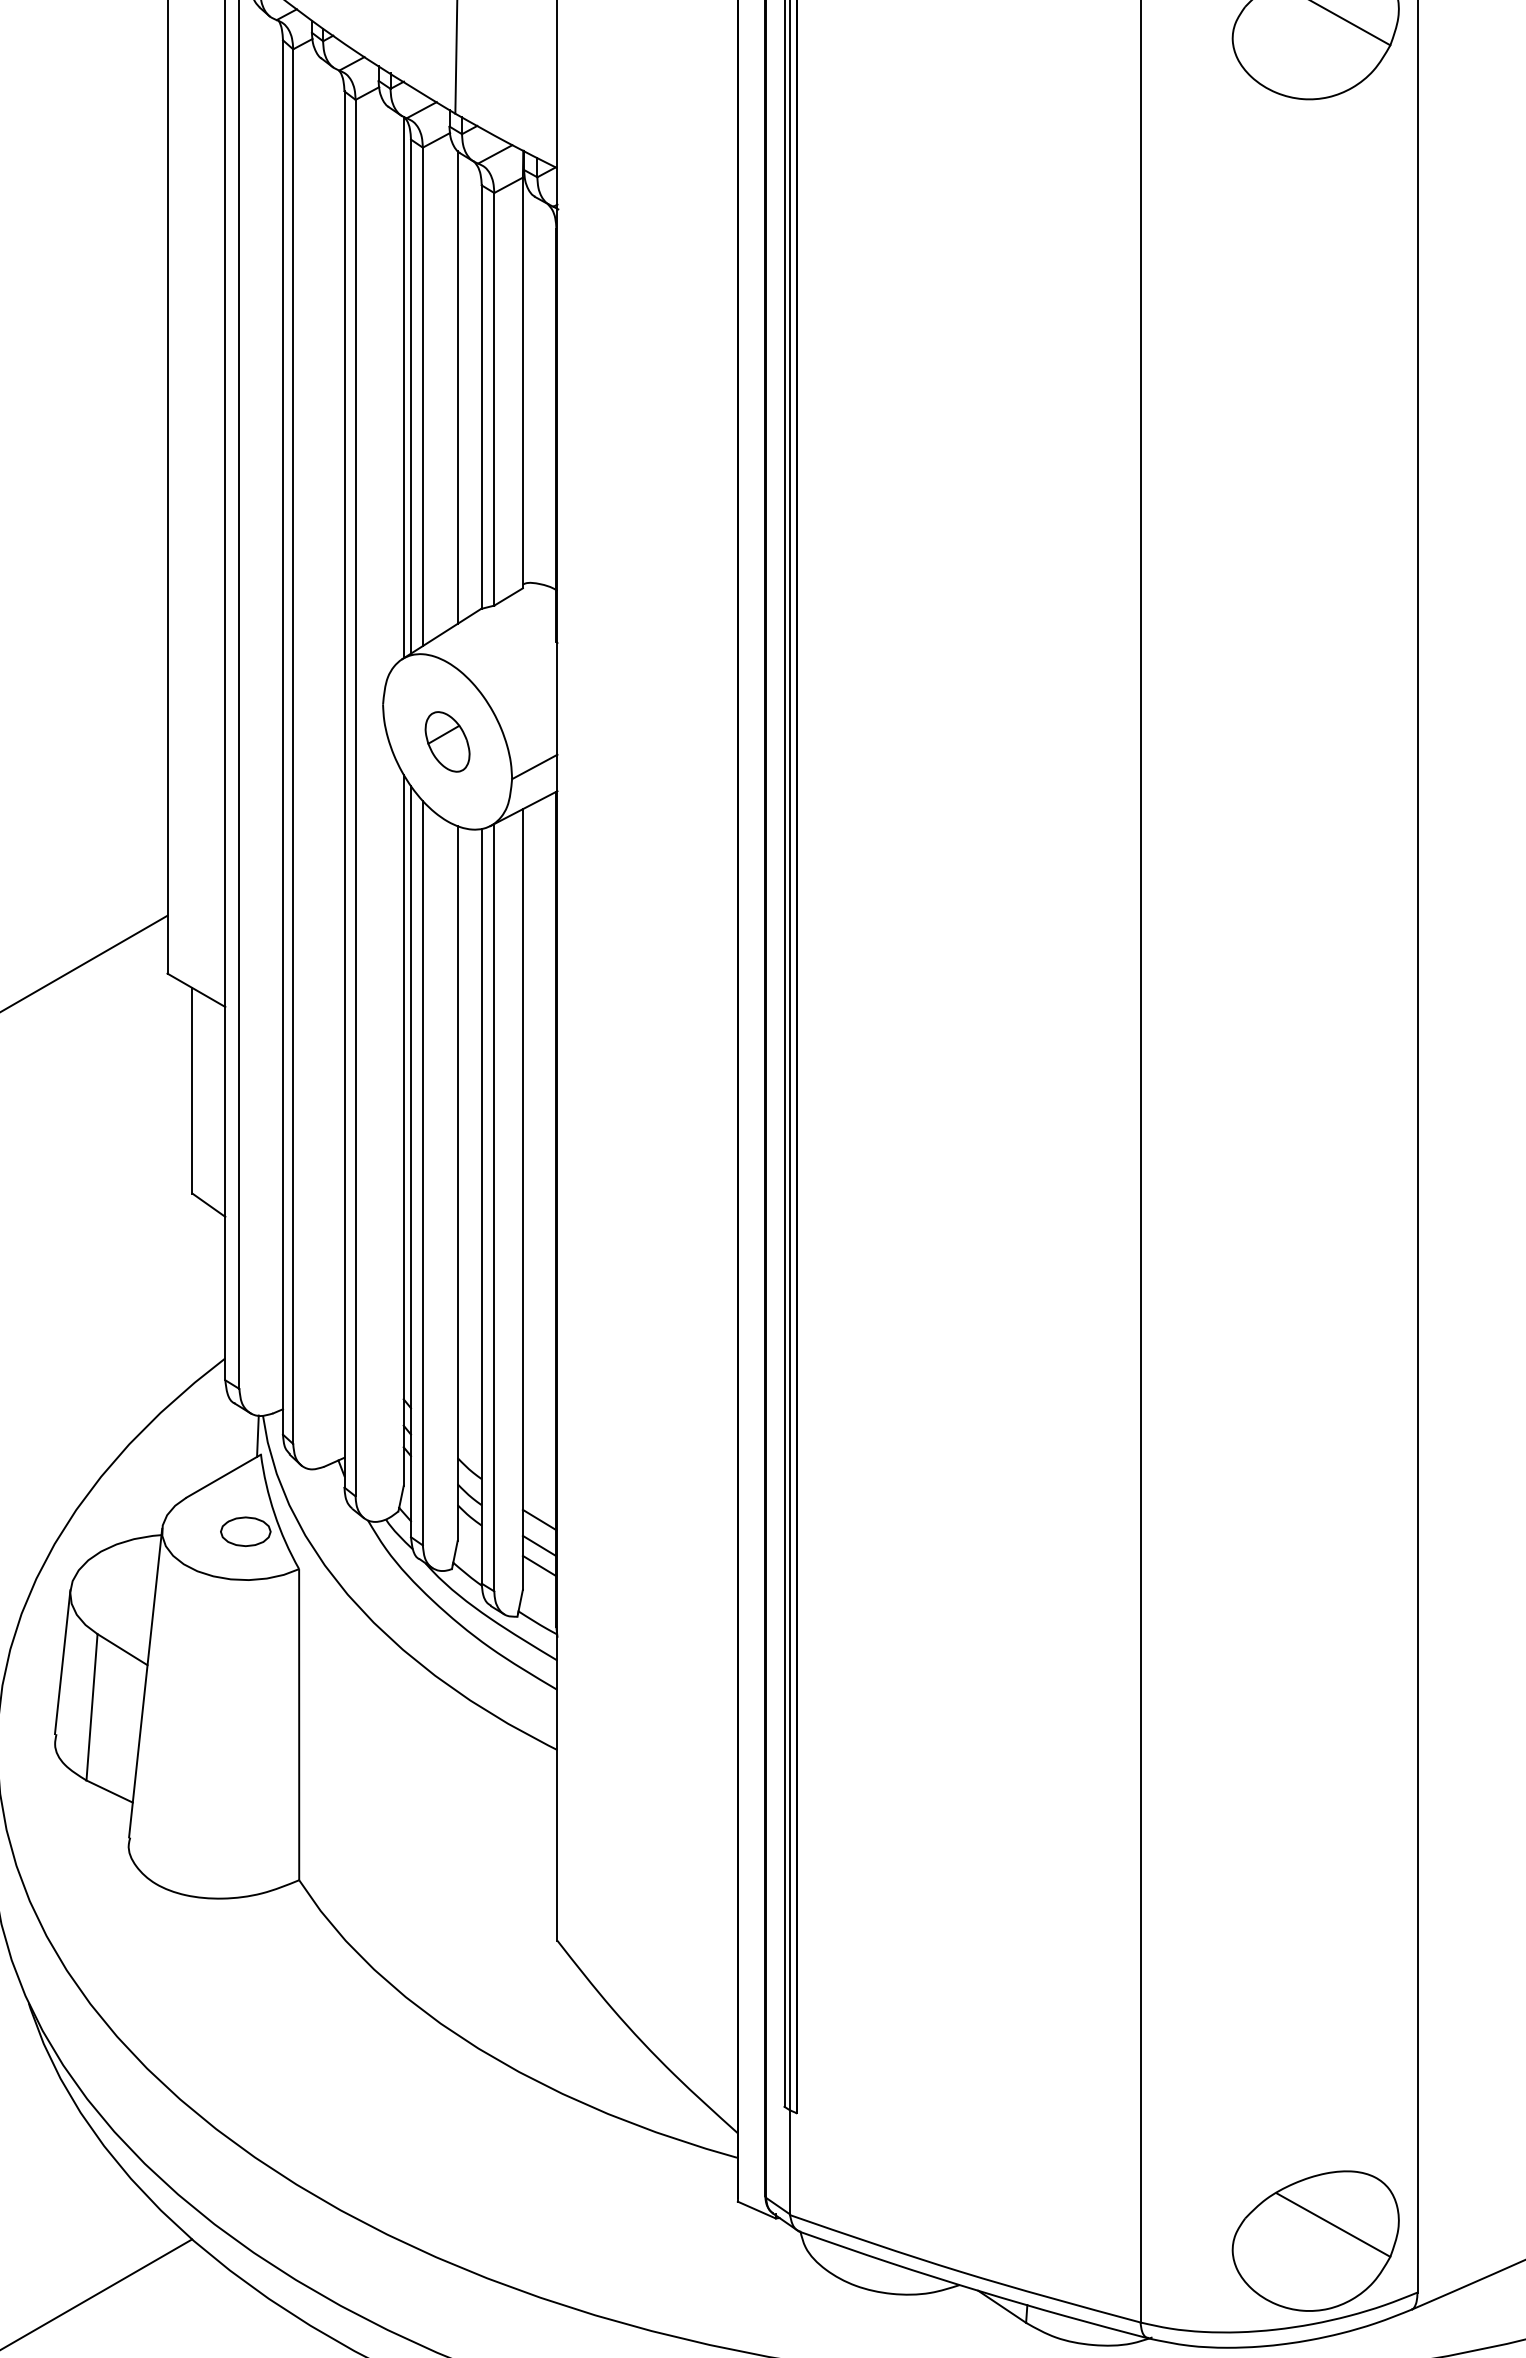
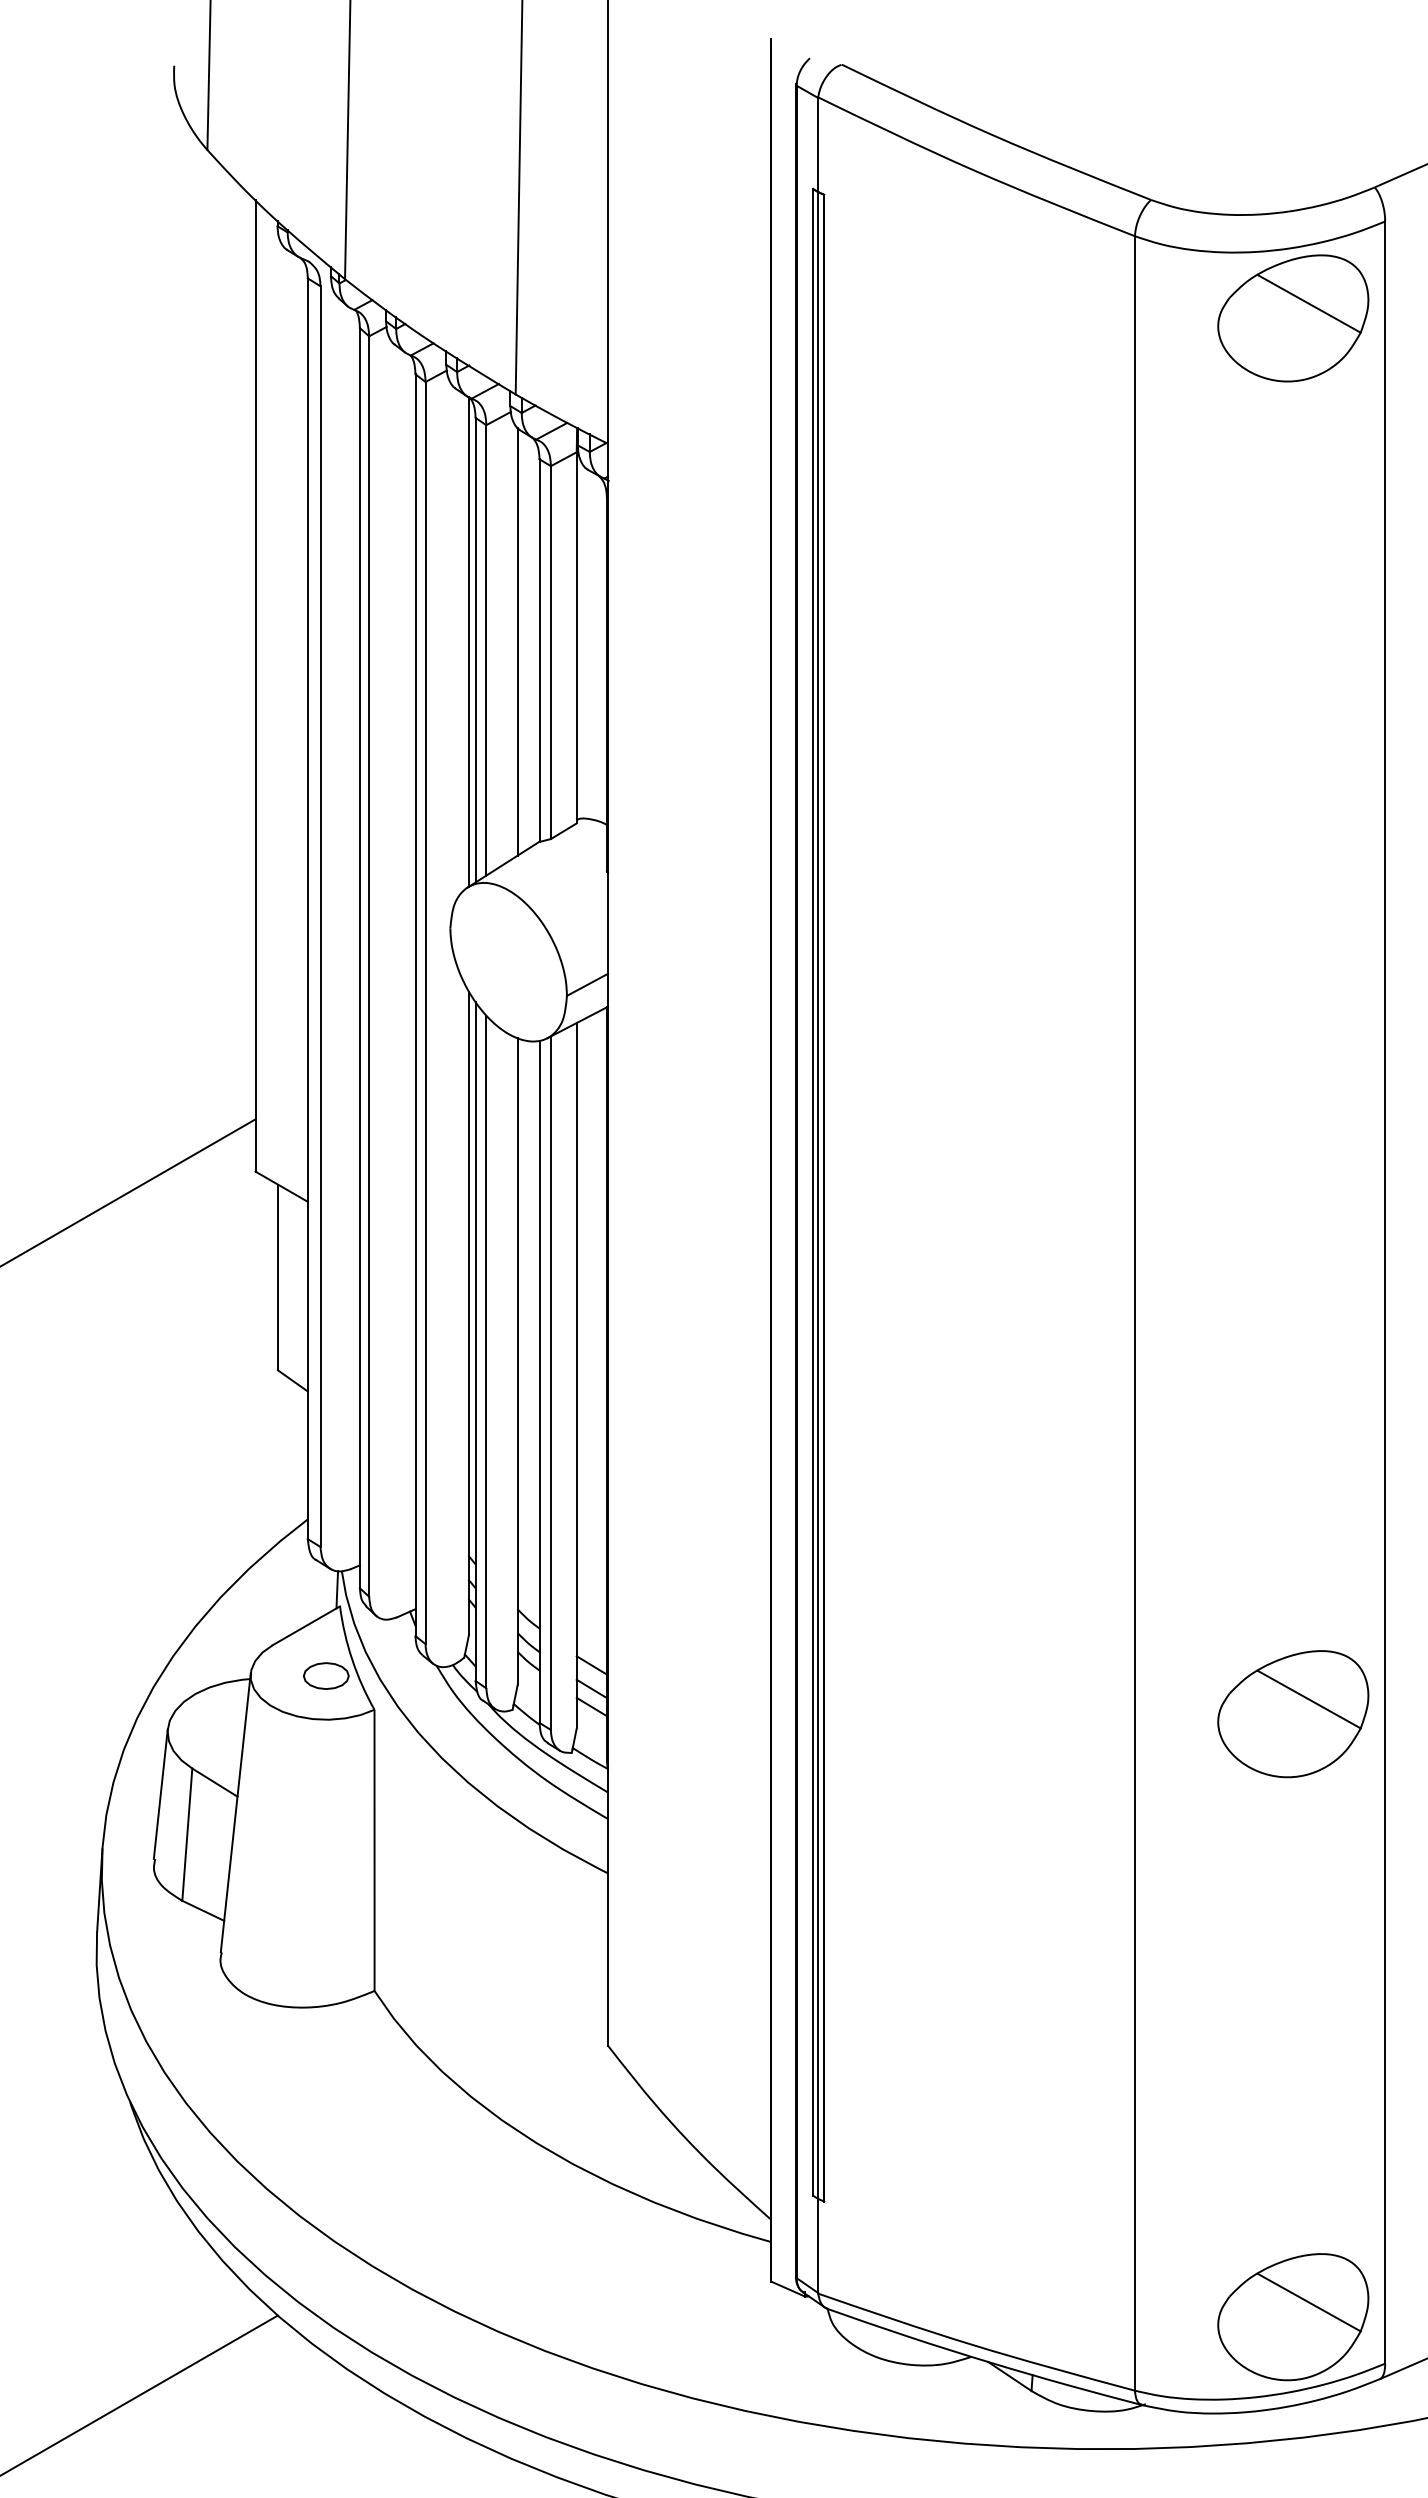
part: (447, 742) -> (508, 962), removed
part: (1315, 1574) -> (1293, 1714), added

